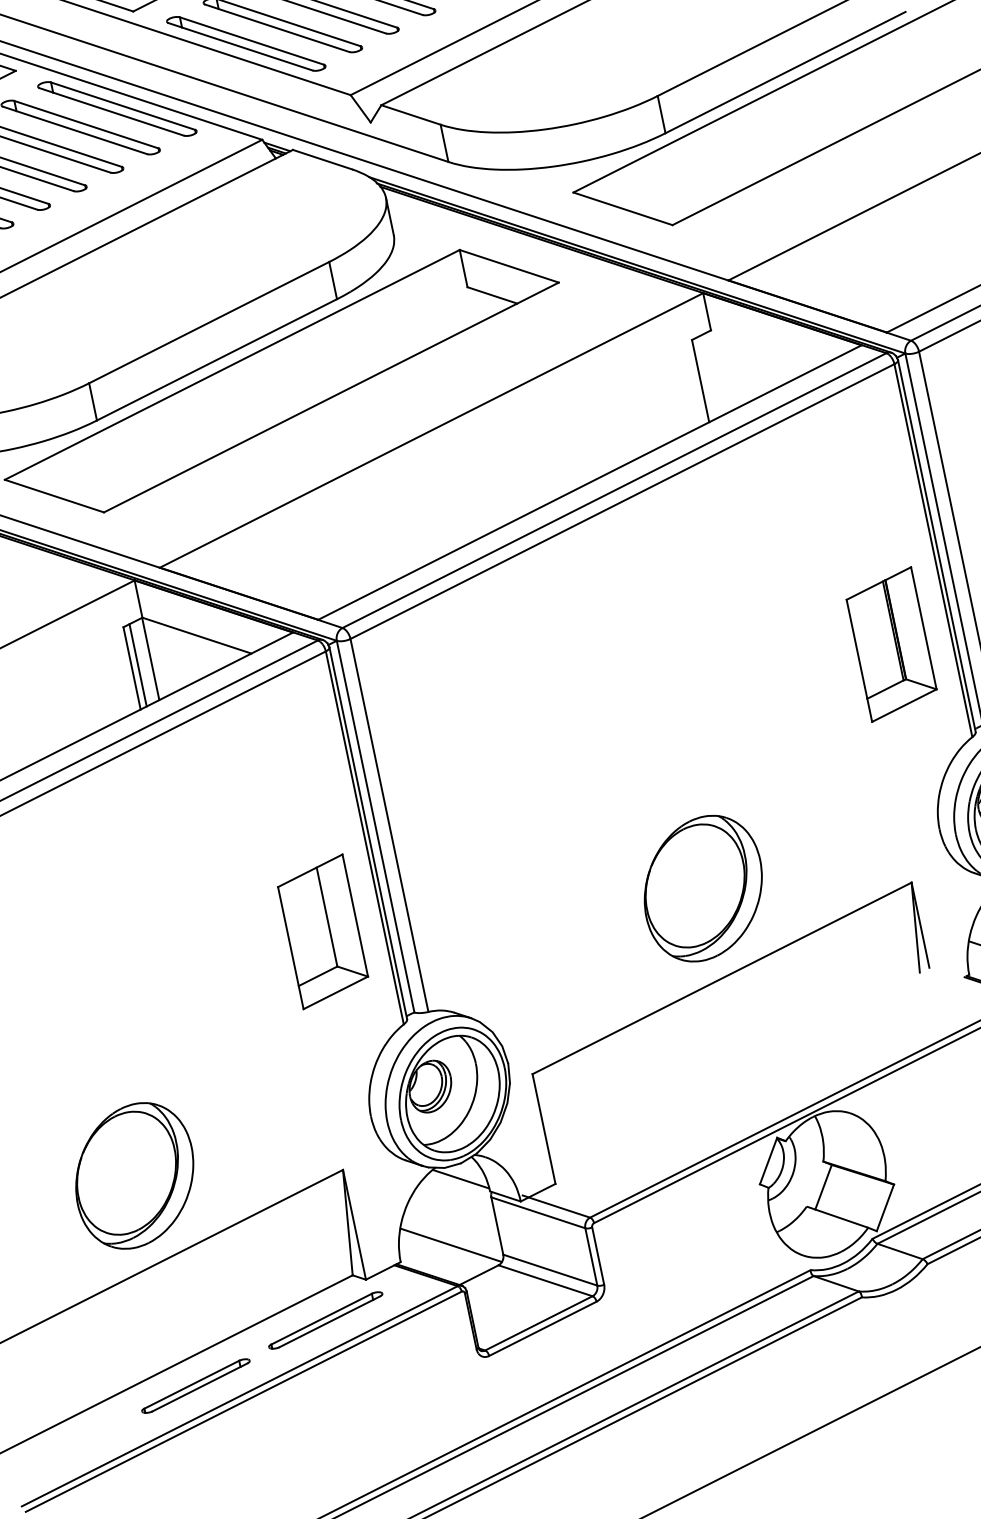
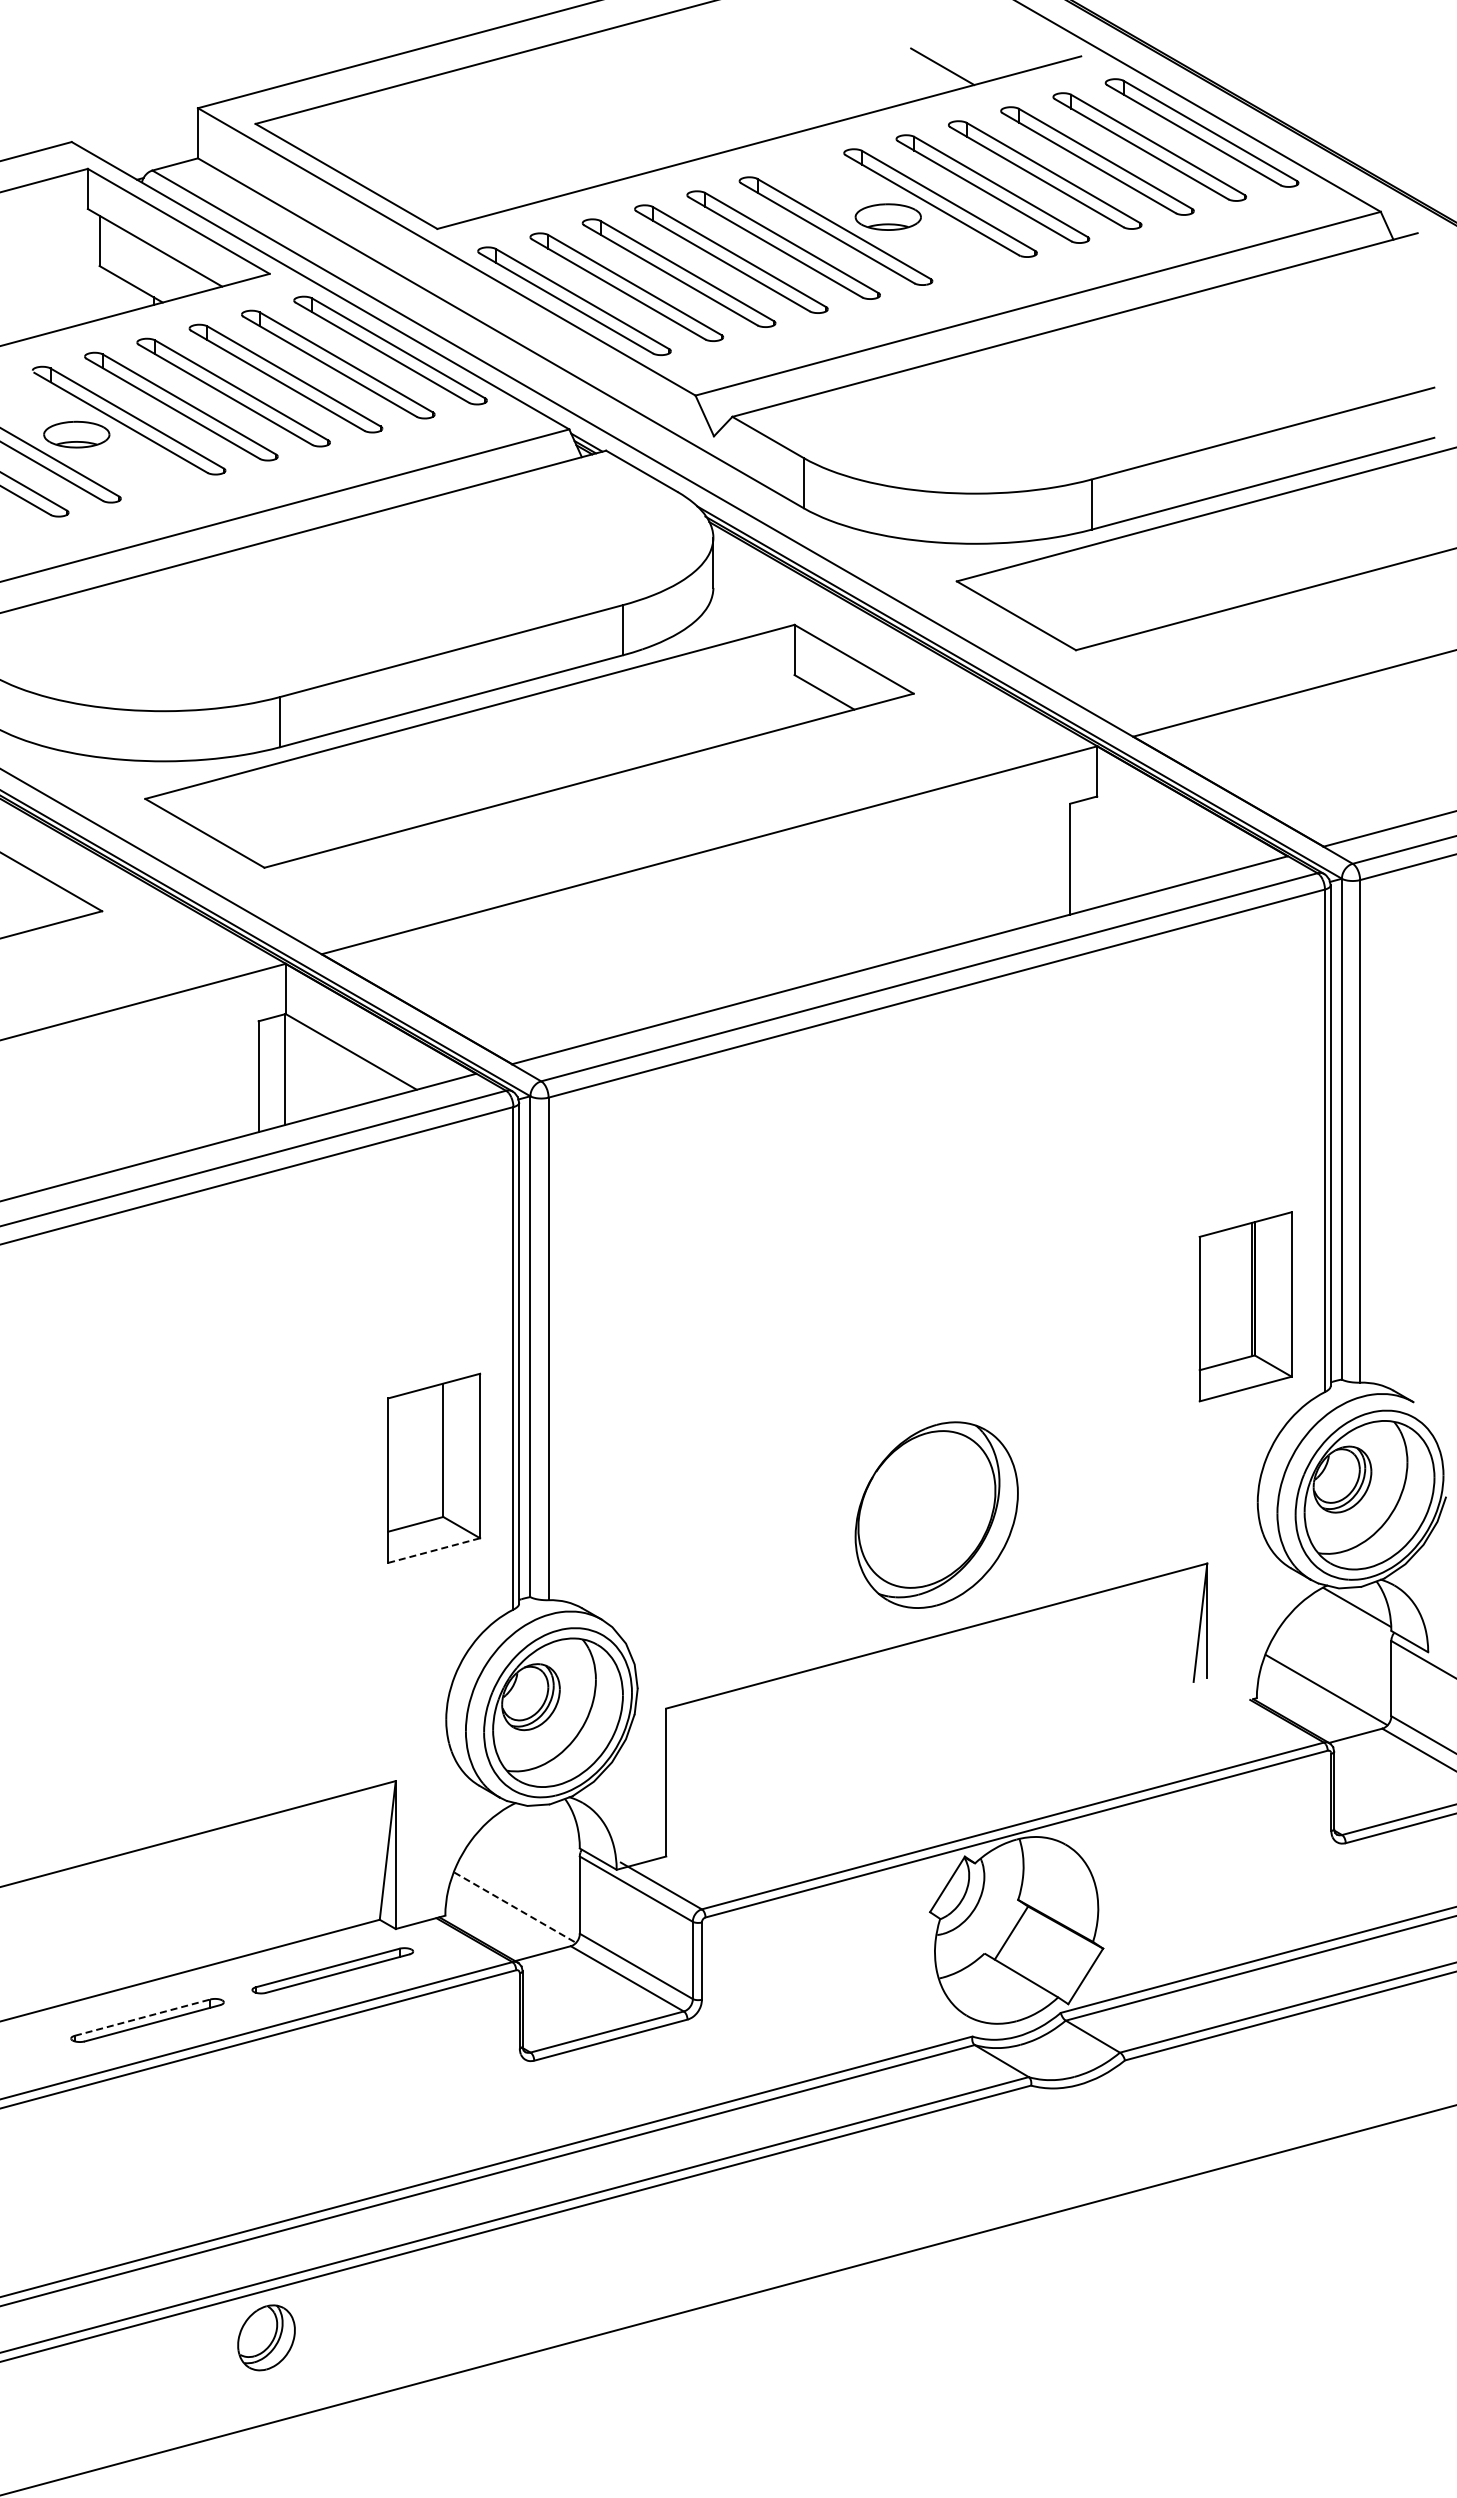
part: (891, 644) -> (1245, 1306), moved
line: (138, 664) -> (267, 1073), removed
line: (336, 992) -> (434, 1550), solid -> dashed
part: (134, 1175) -> (125, 1732), removed
line: (460, 1178) -> (545, 1824), removed
line: (451, 1245) -> (515, 1907), solid -> dashed
line: (192, 1384) -> (143, 2017), solid -> dashed

